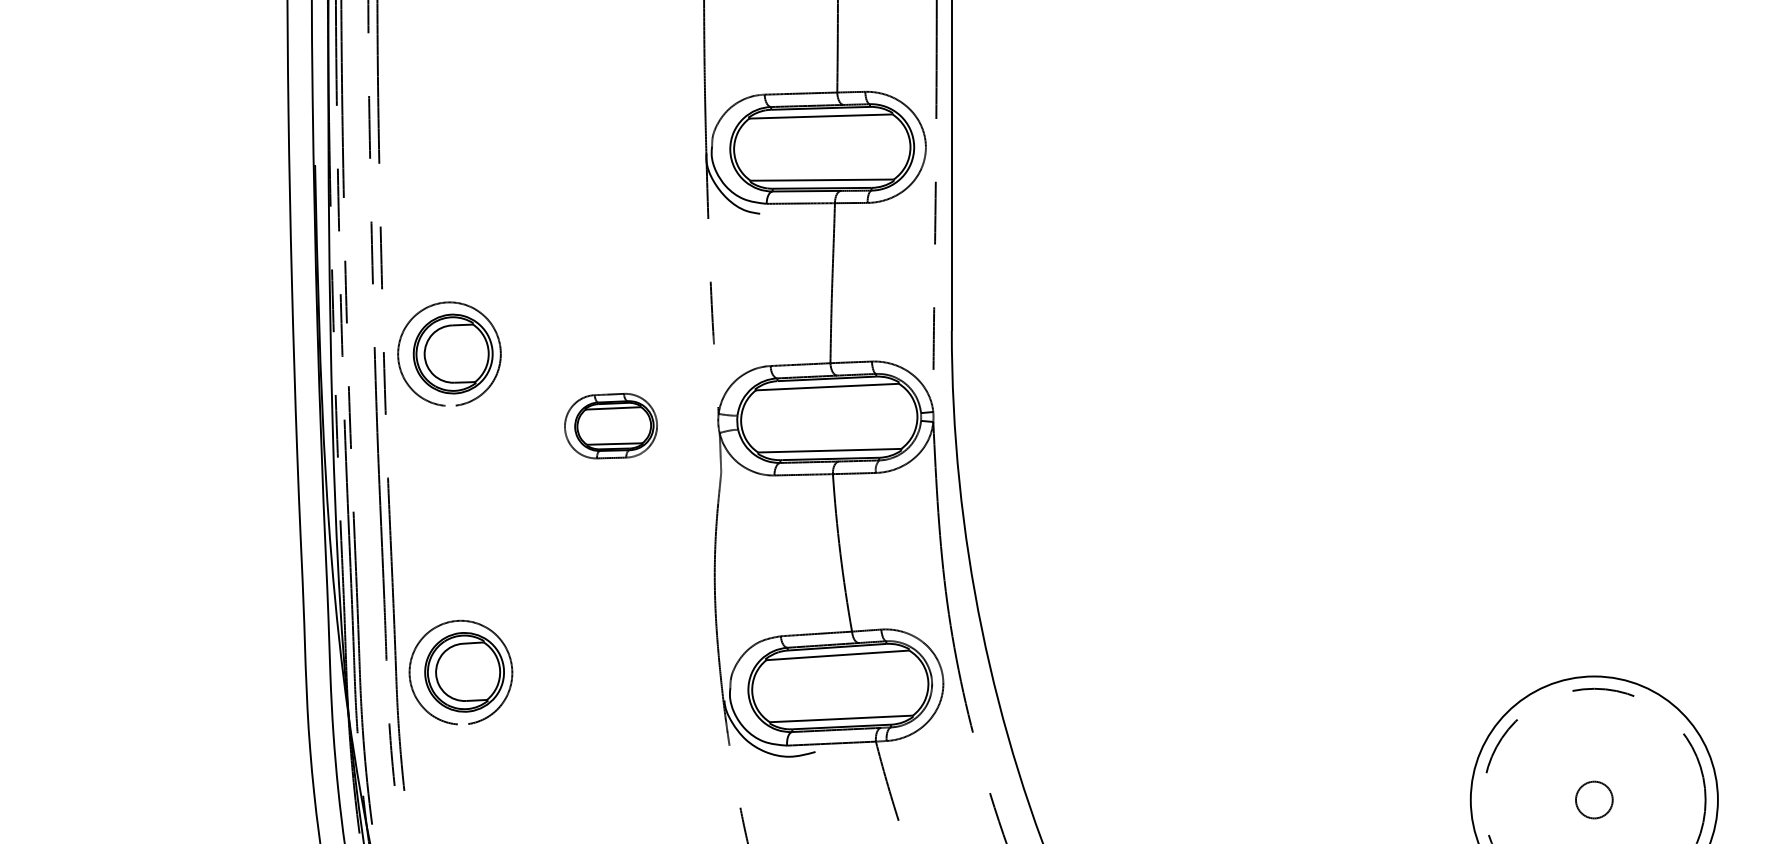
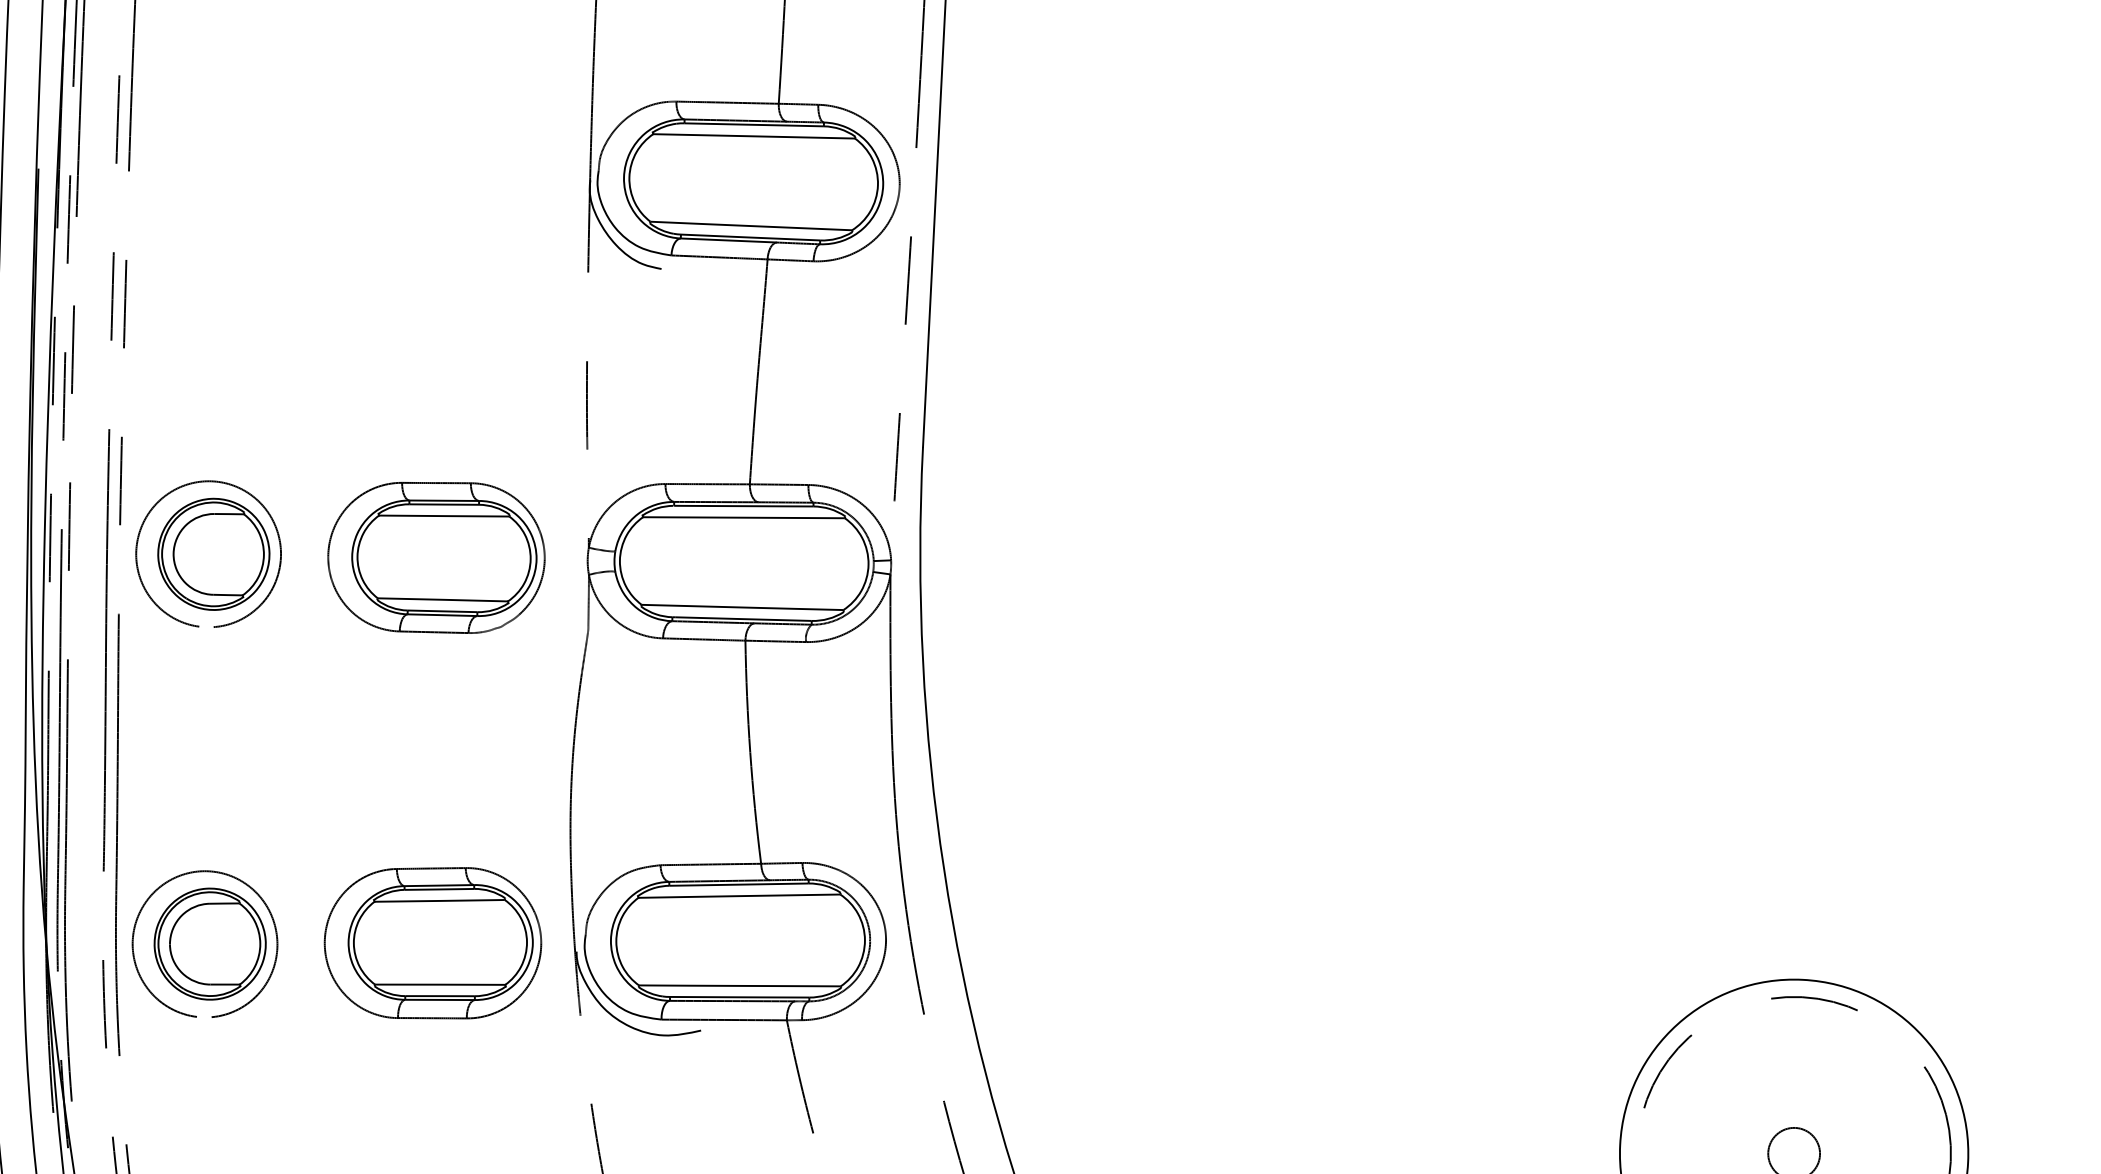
part: (449, 353) -> (208, 553), moved
part: (610, 425) -> (435, 556), size x1.67
part: (460, 672) -> (204, 944), moved
part: (622, 699) -> (433, 942), added

